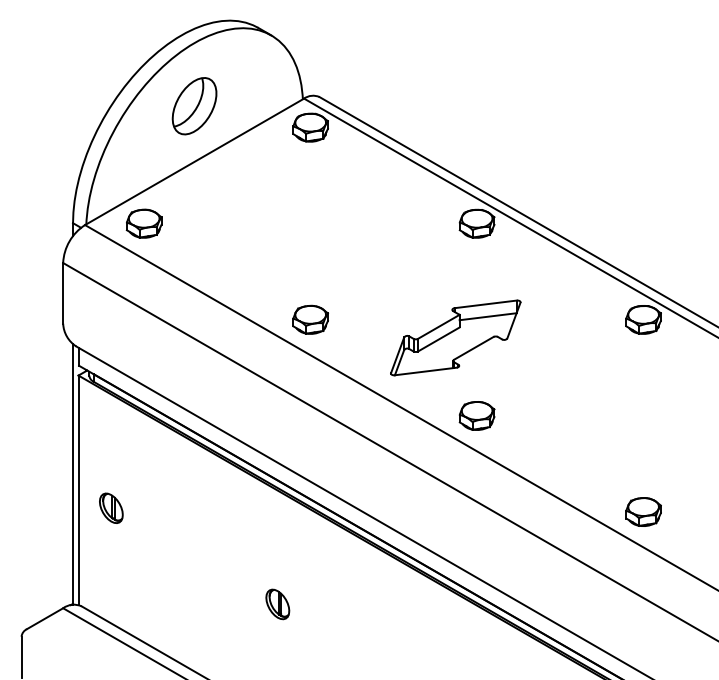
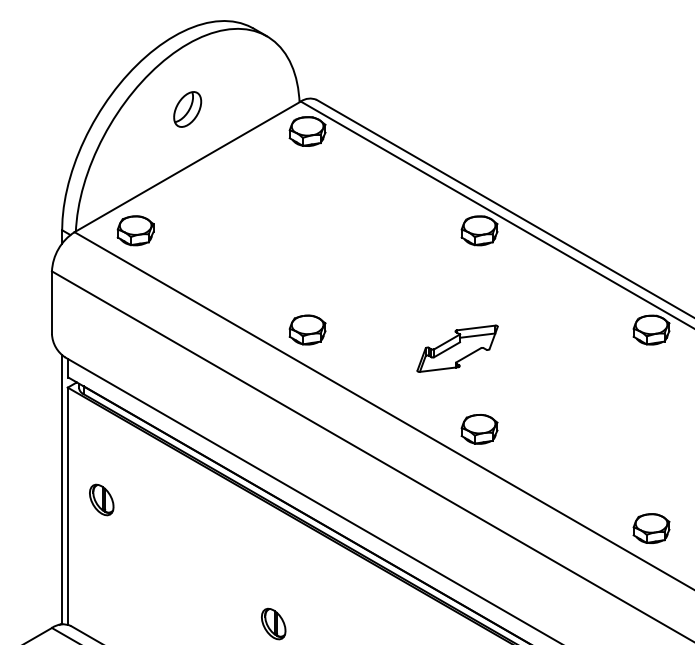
part: (194, 106) -> (187, 109), size x0.6
part: (455, 337) -> (457, 348), size x0.6
part: (111, 507) -> (101, 499), moved

